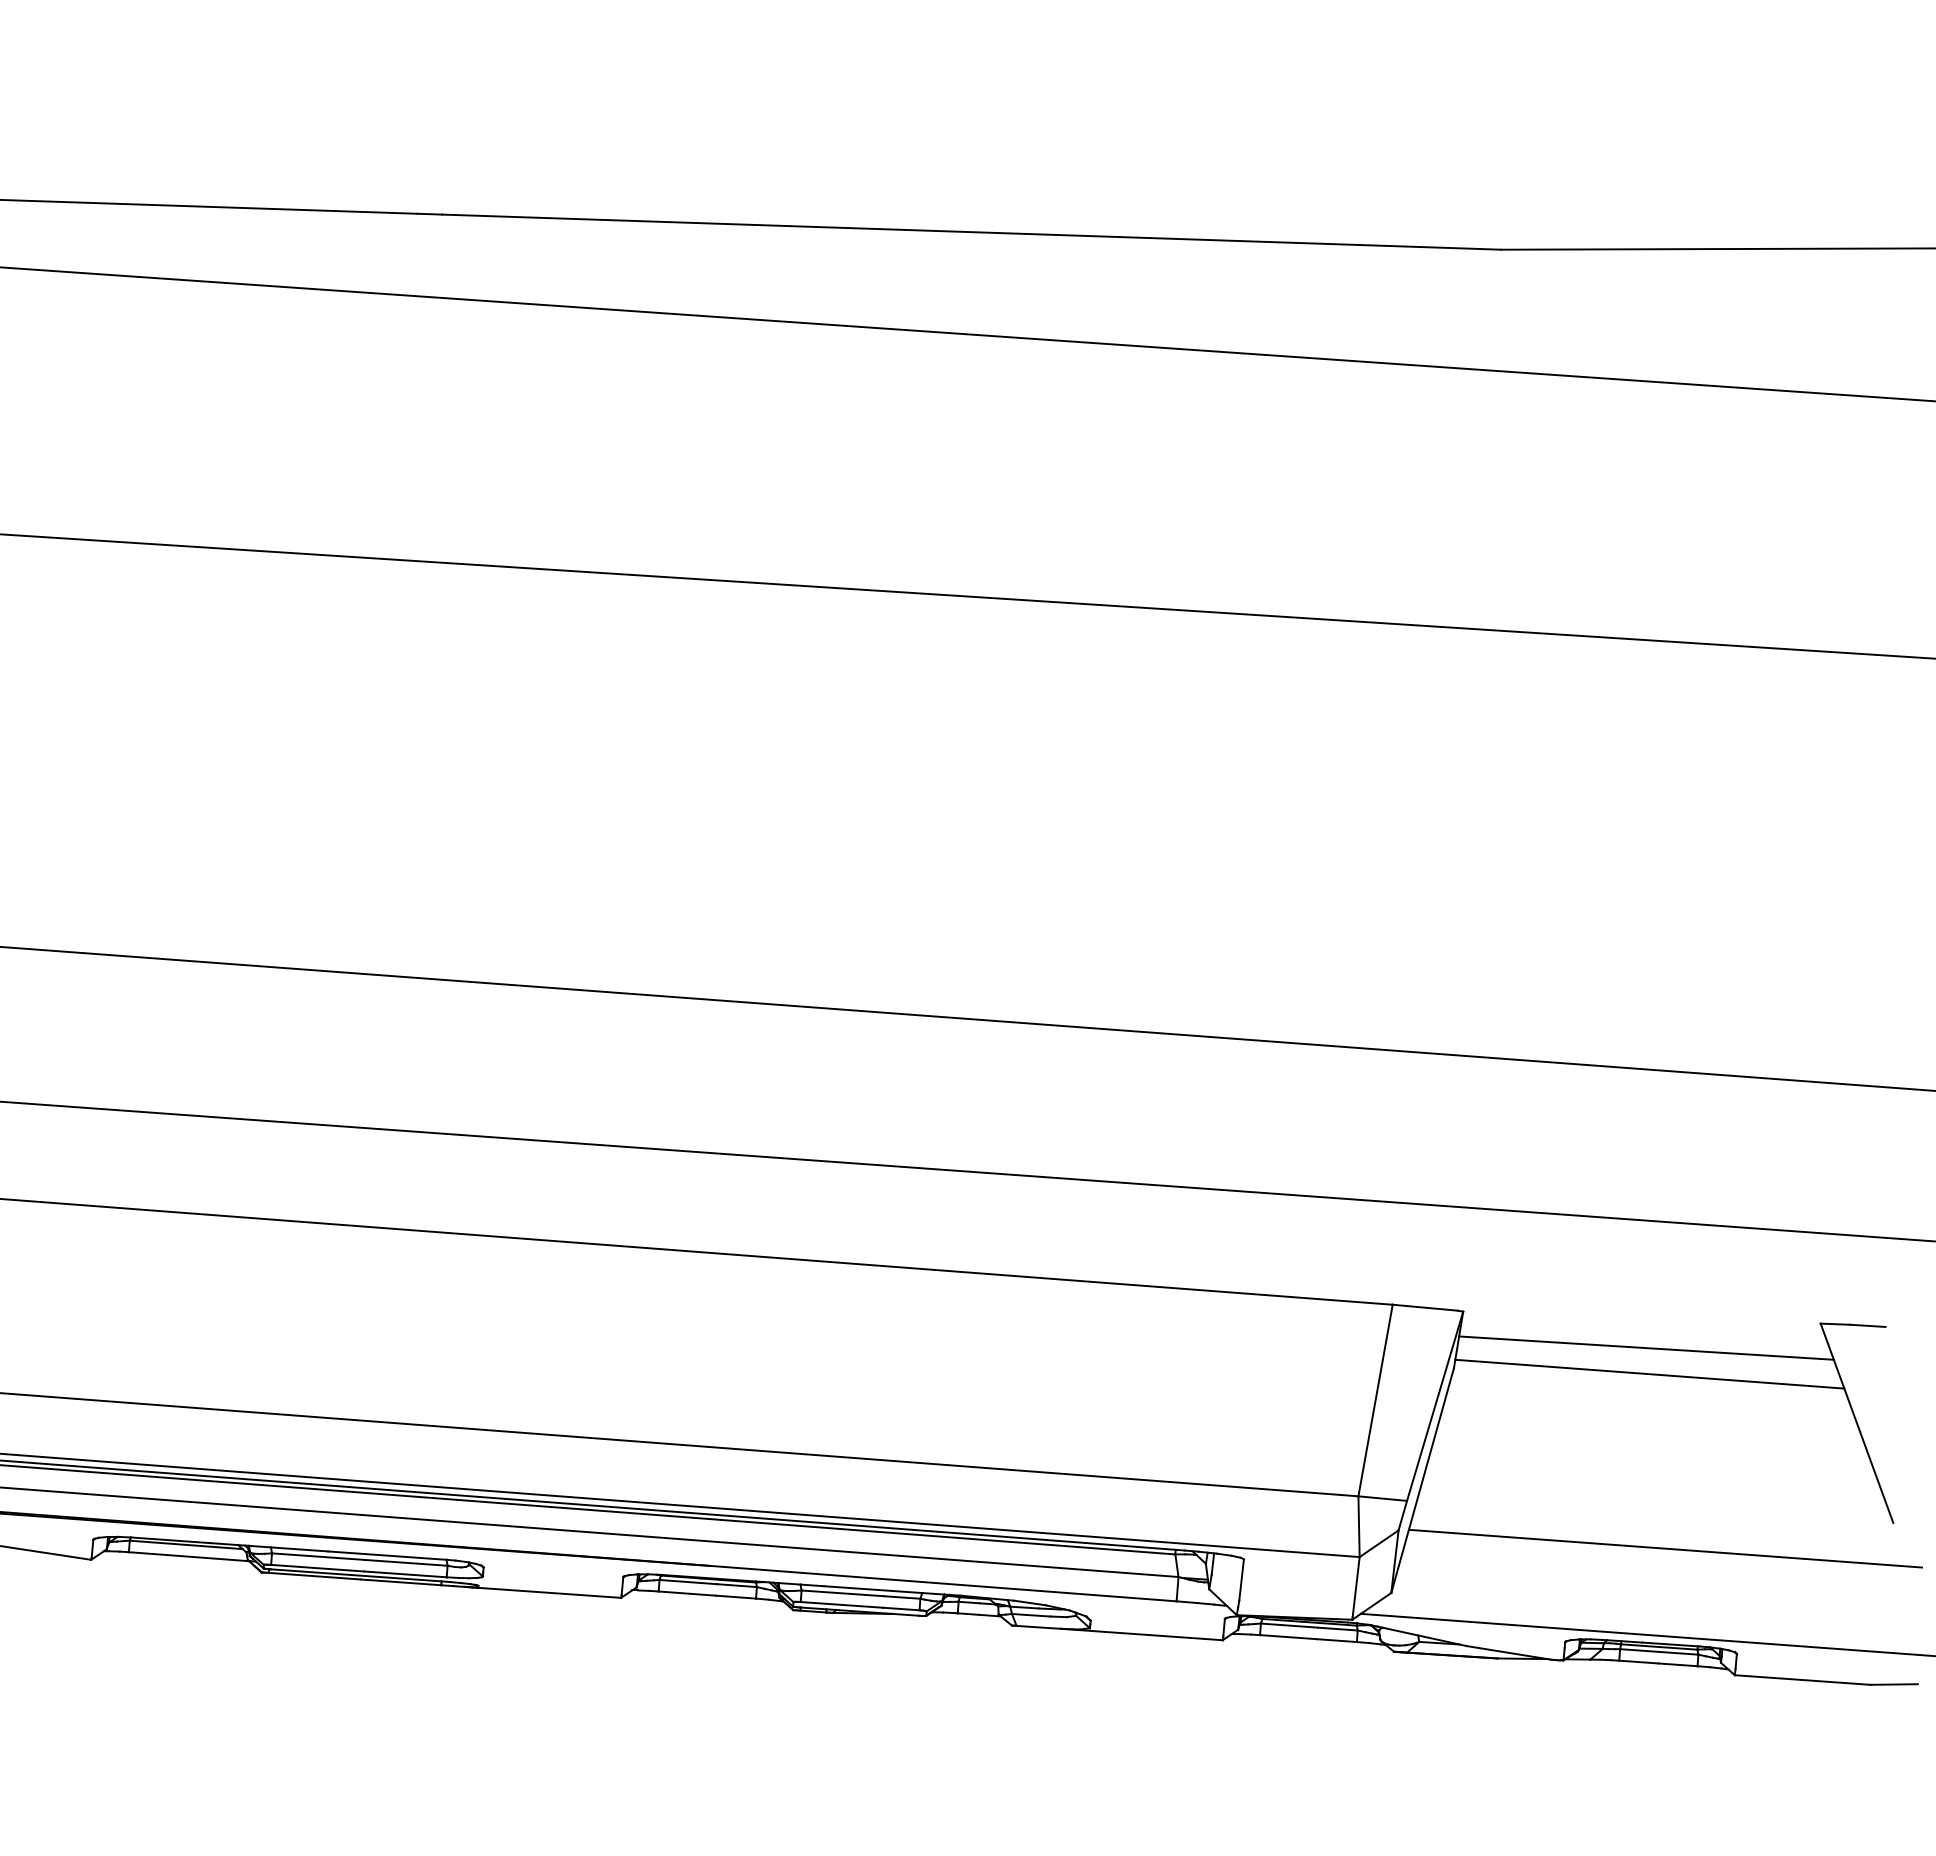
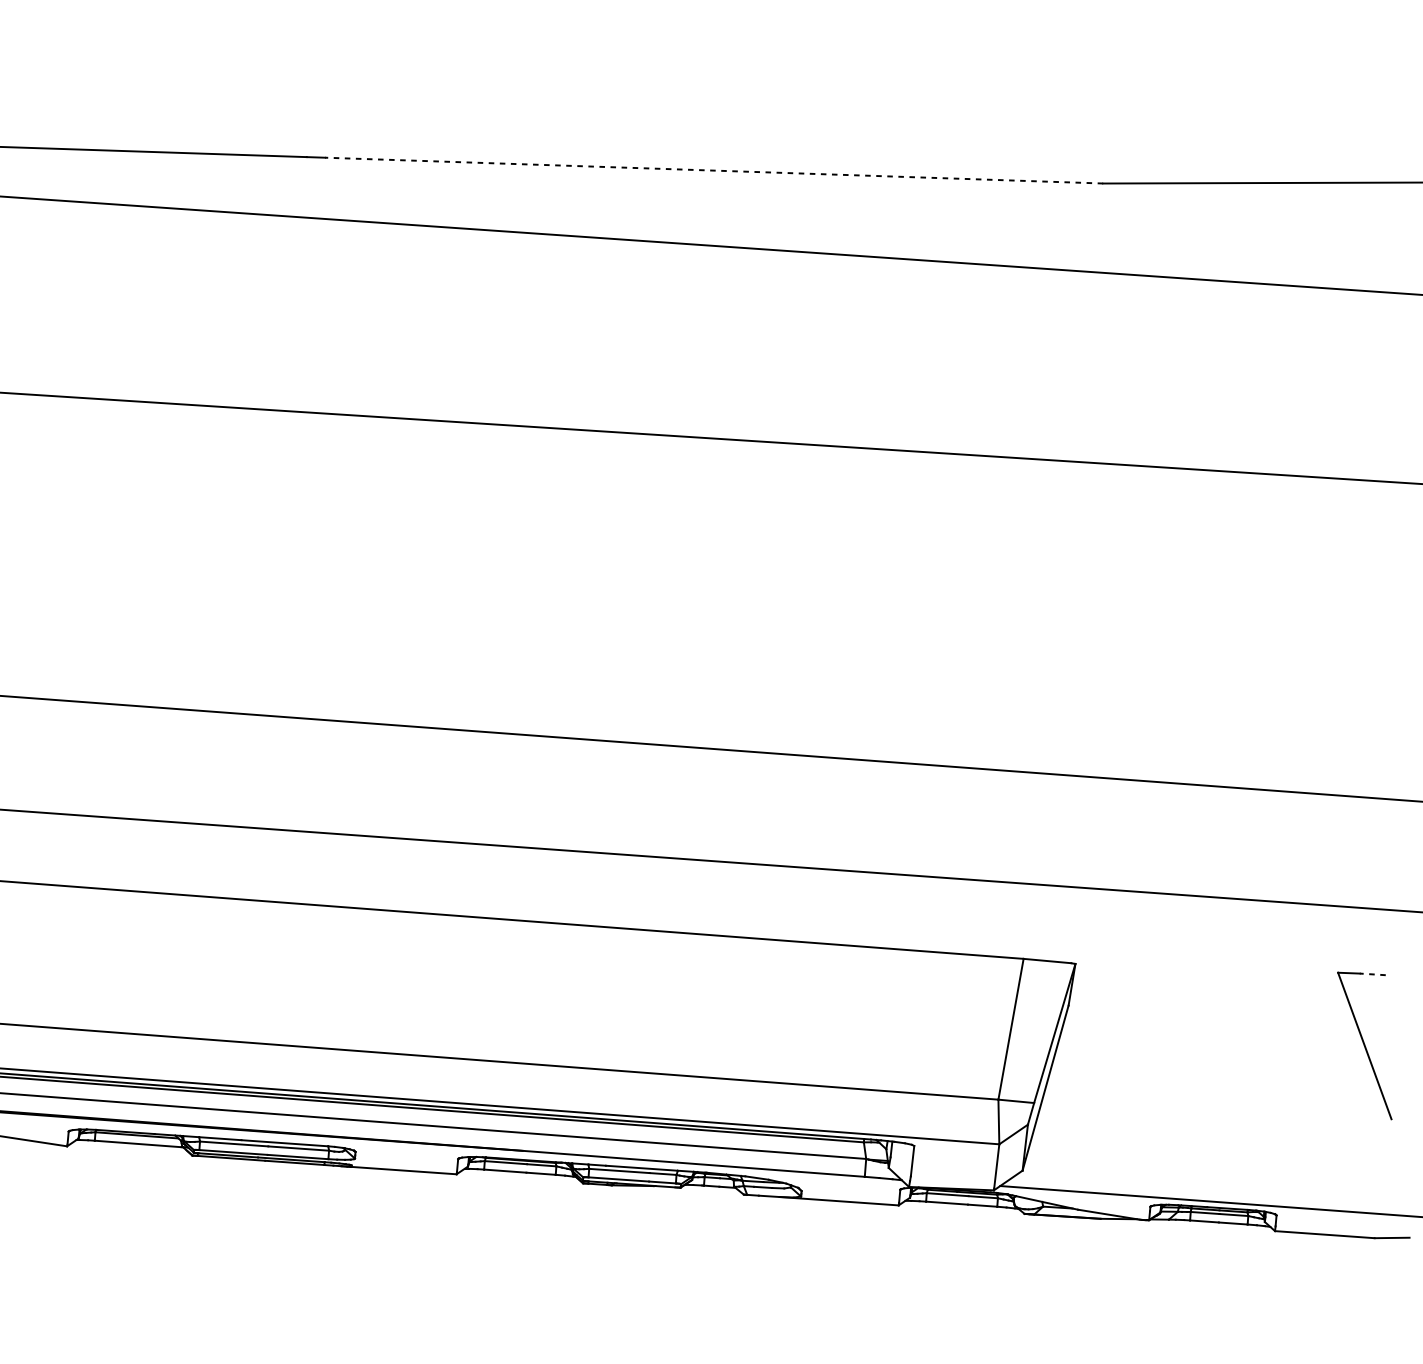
line: (971, 232) -> (714, 170), solid -> dashed
line: (1867, 1325) -> (1372, 974), solid -> dashed
line: (1646, 1347) -> (1210, 990), removed
line: (1649, 1373) -> (1212, 1009), removed
line: (1664, 1548) -> (1223, 1138), removed

